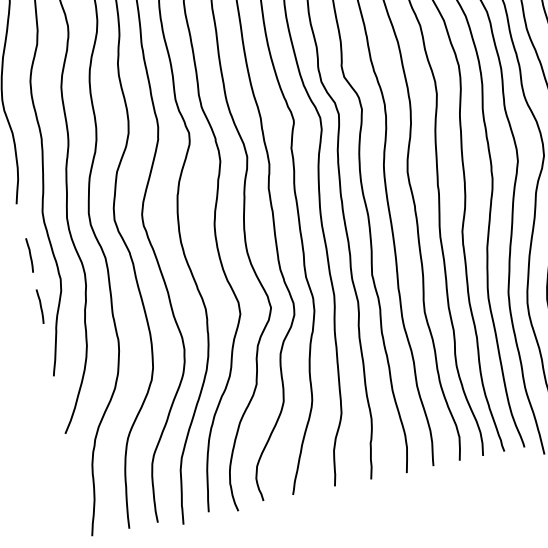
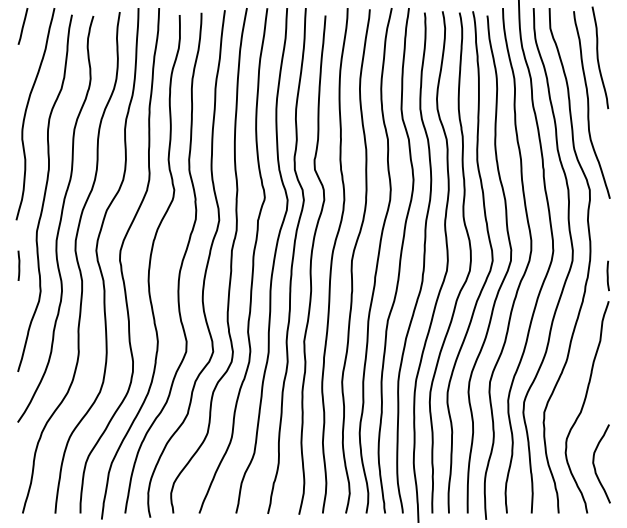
line: (40, 306) -> (18, 310), removed

